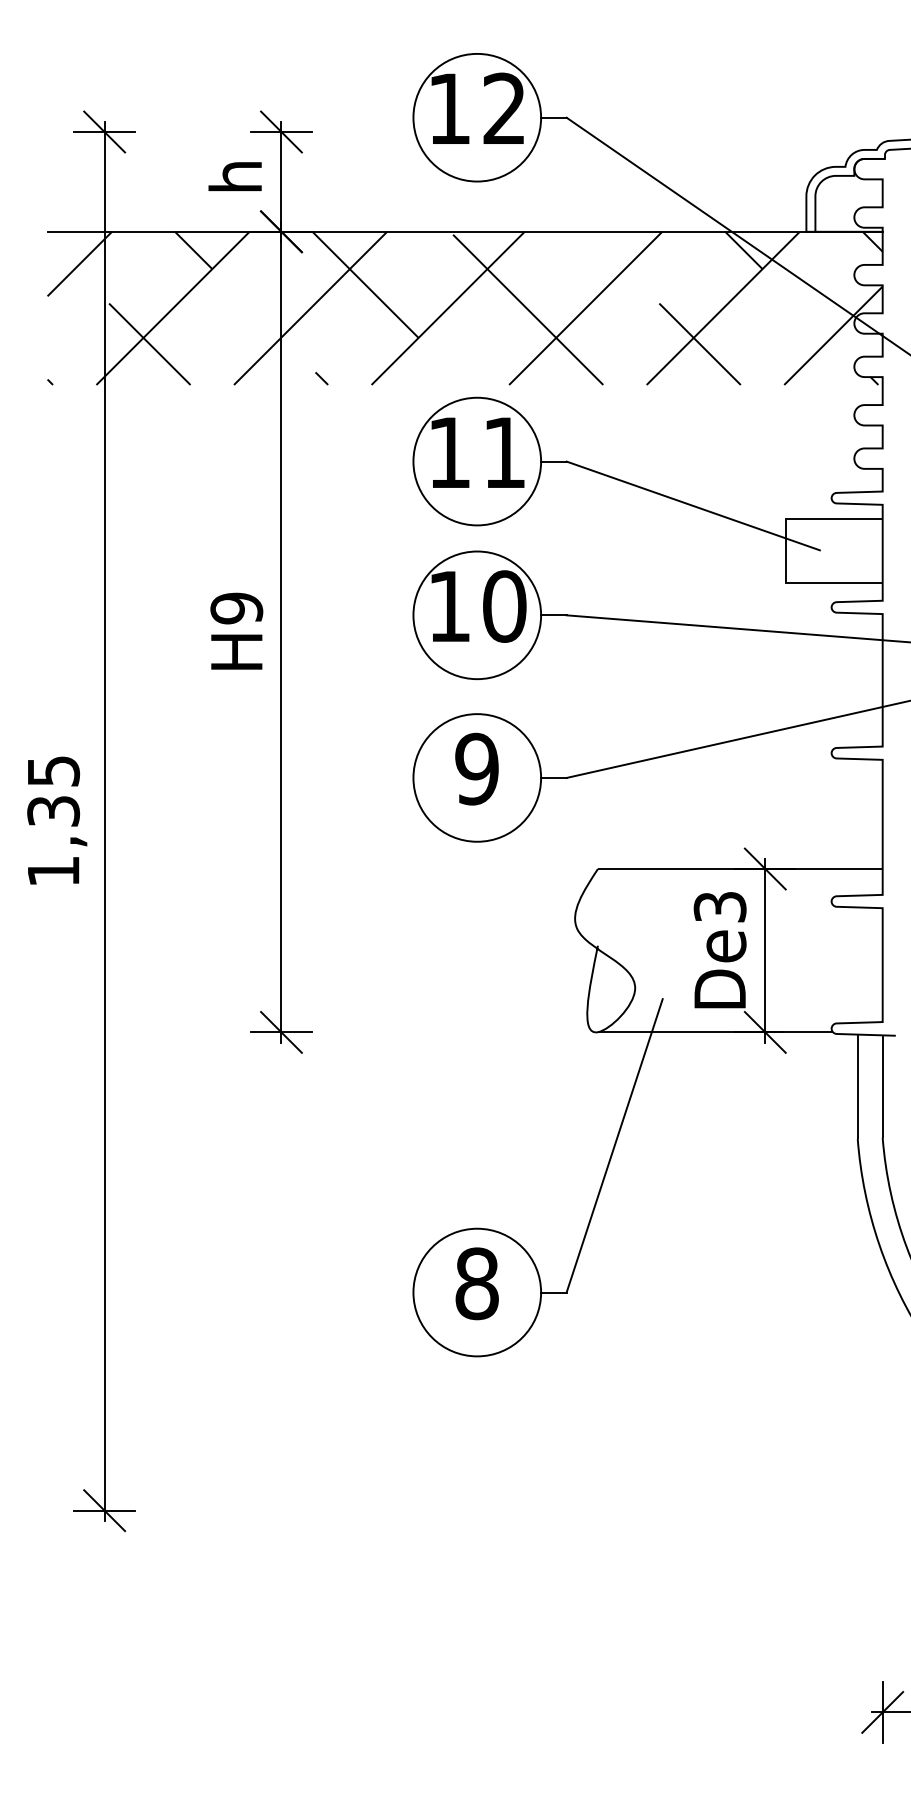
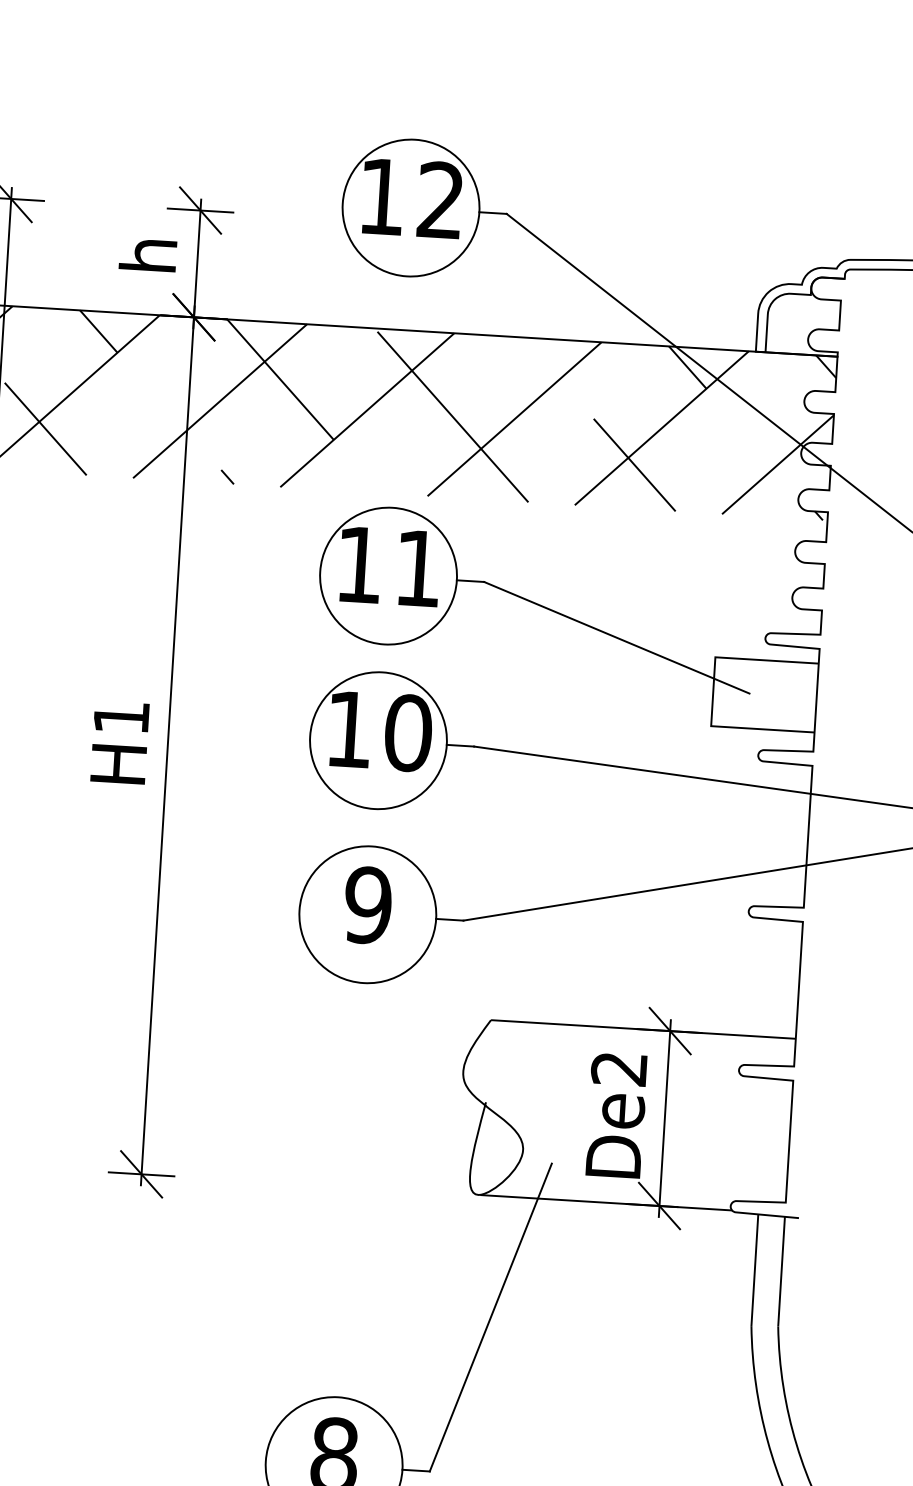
text: (236, 608) -> (121, 717), H9 -> H1
text: (720, 907) -> (619, 1069), De3 -> De2

